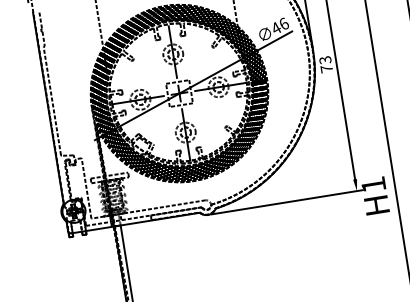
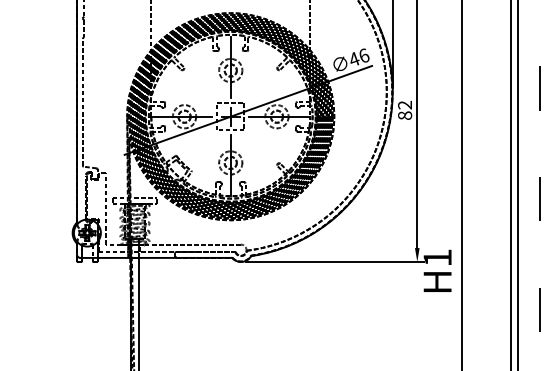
text: (326, 63) -> (405, 109), 73 -> 82

